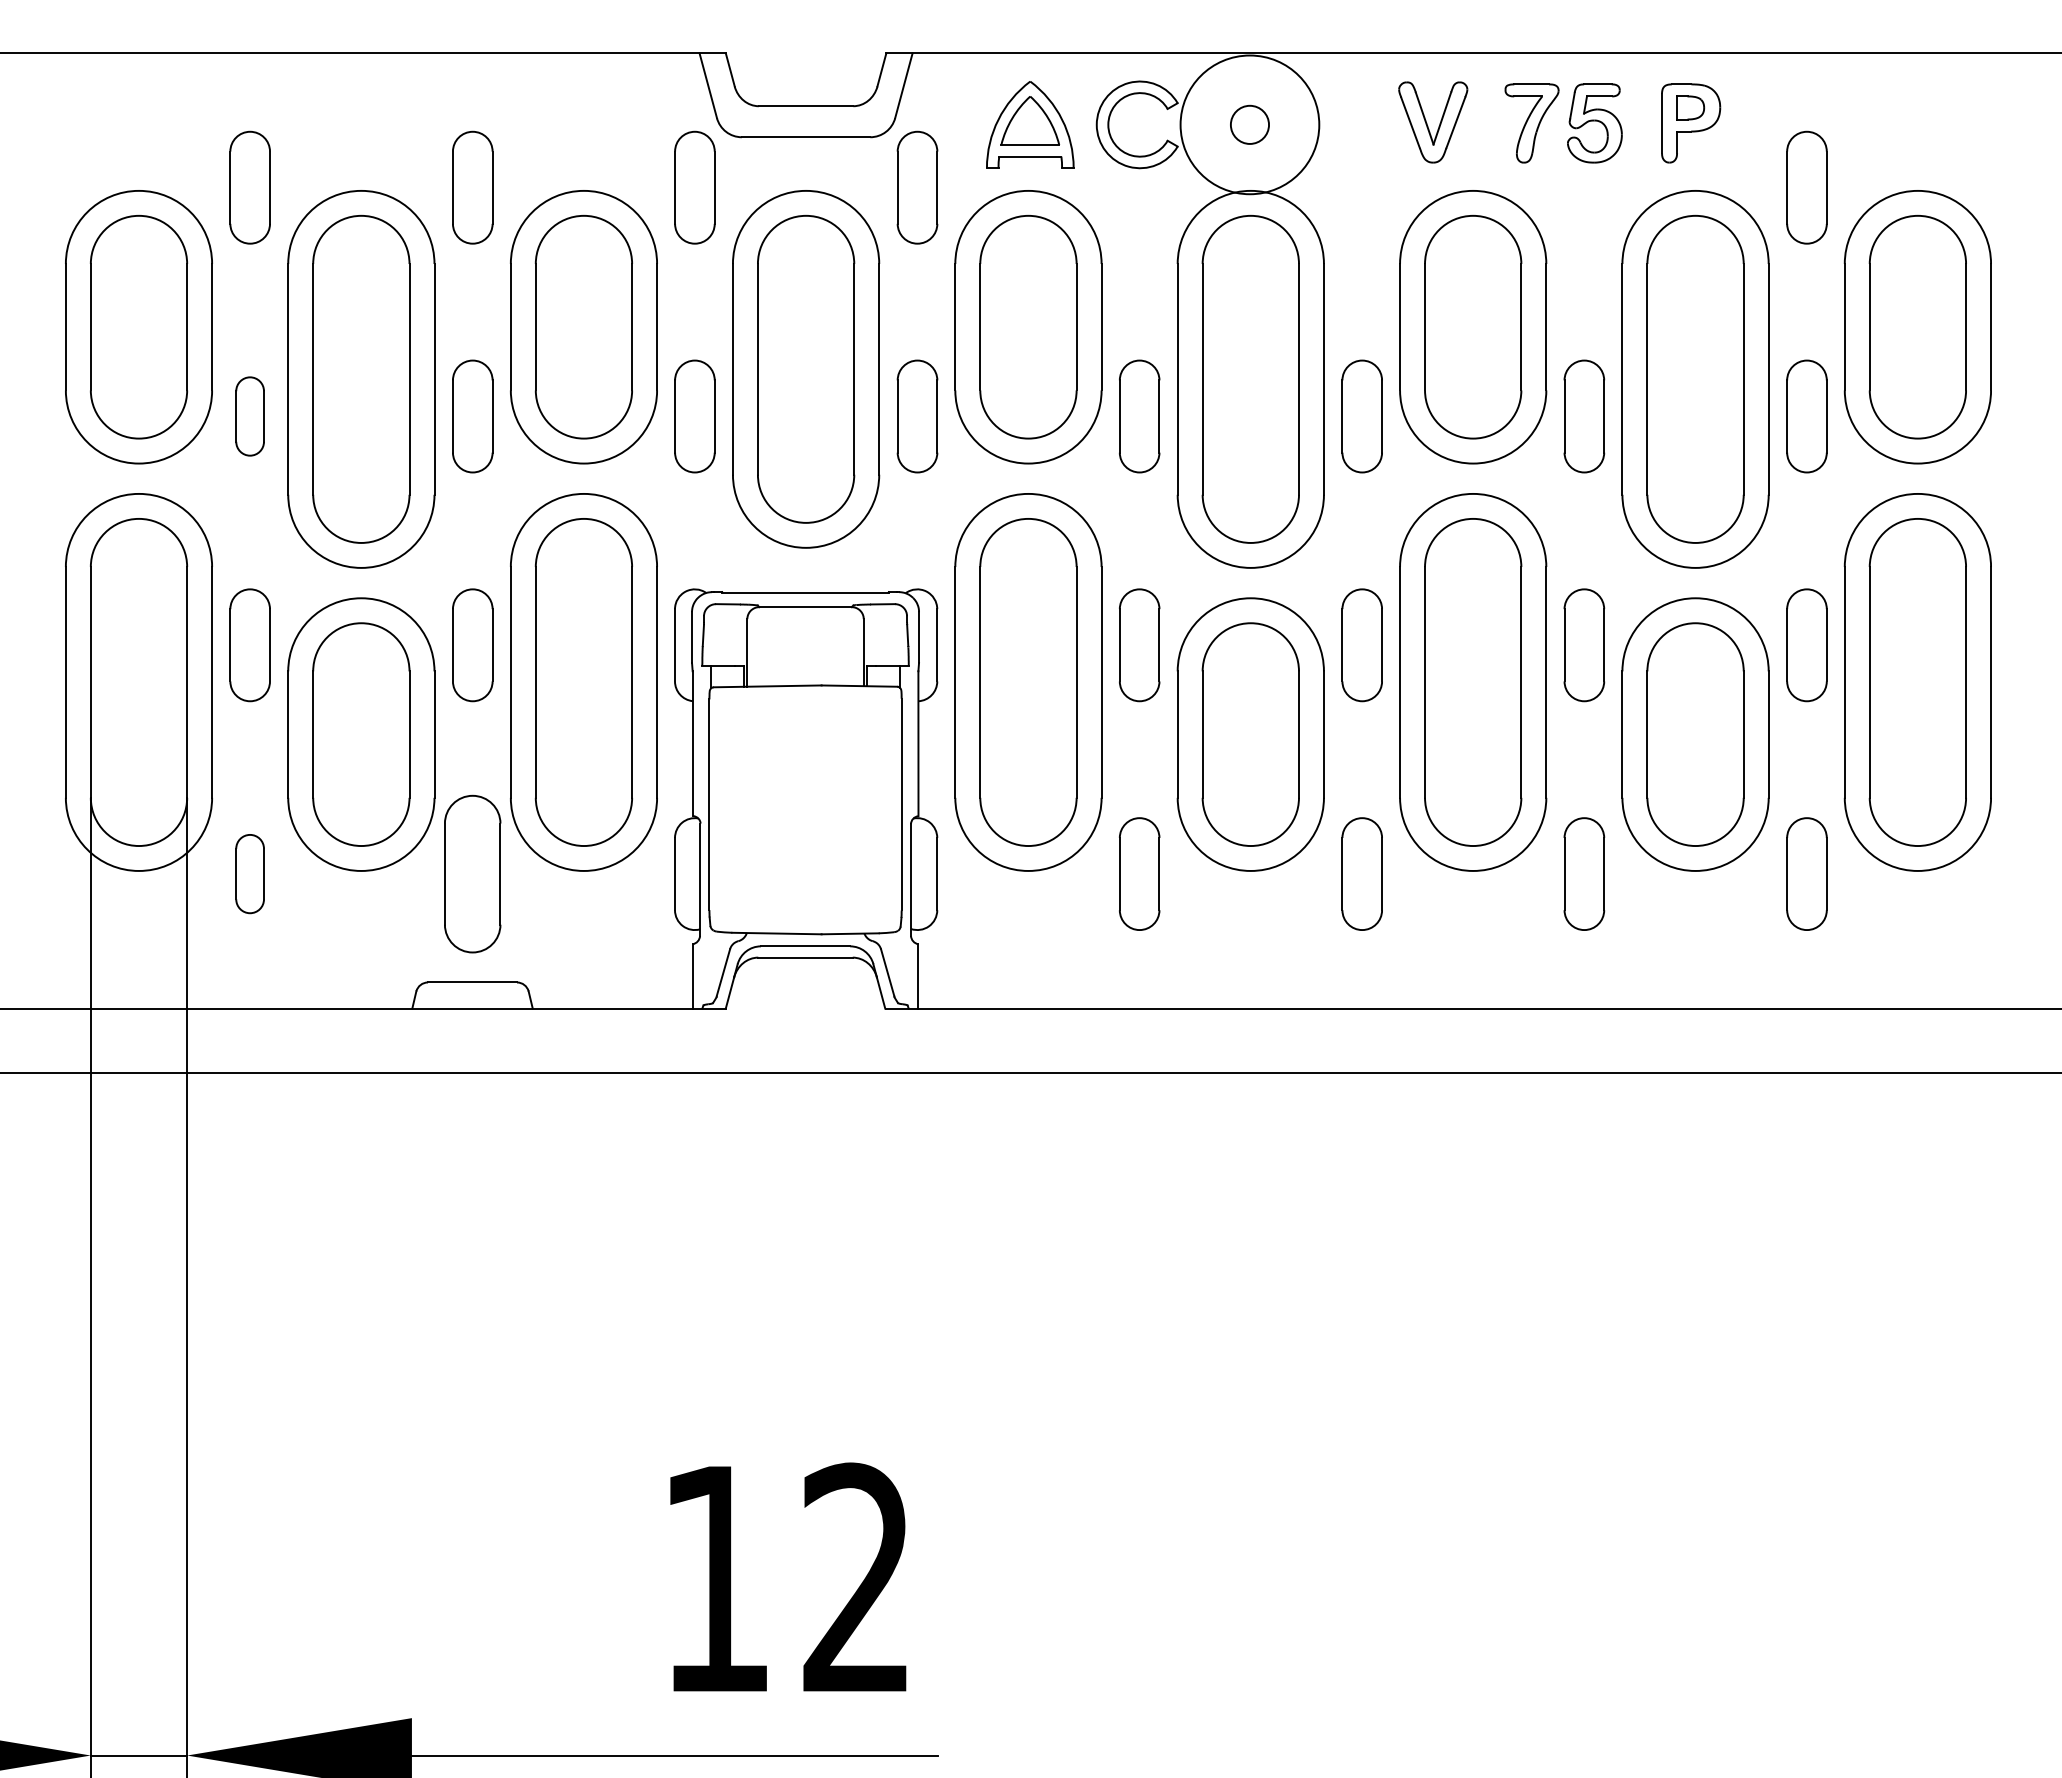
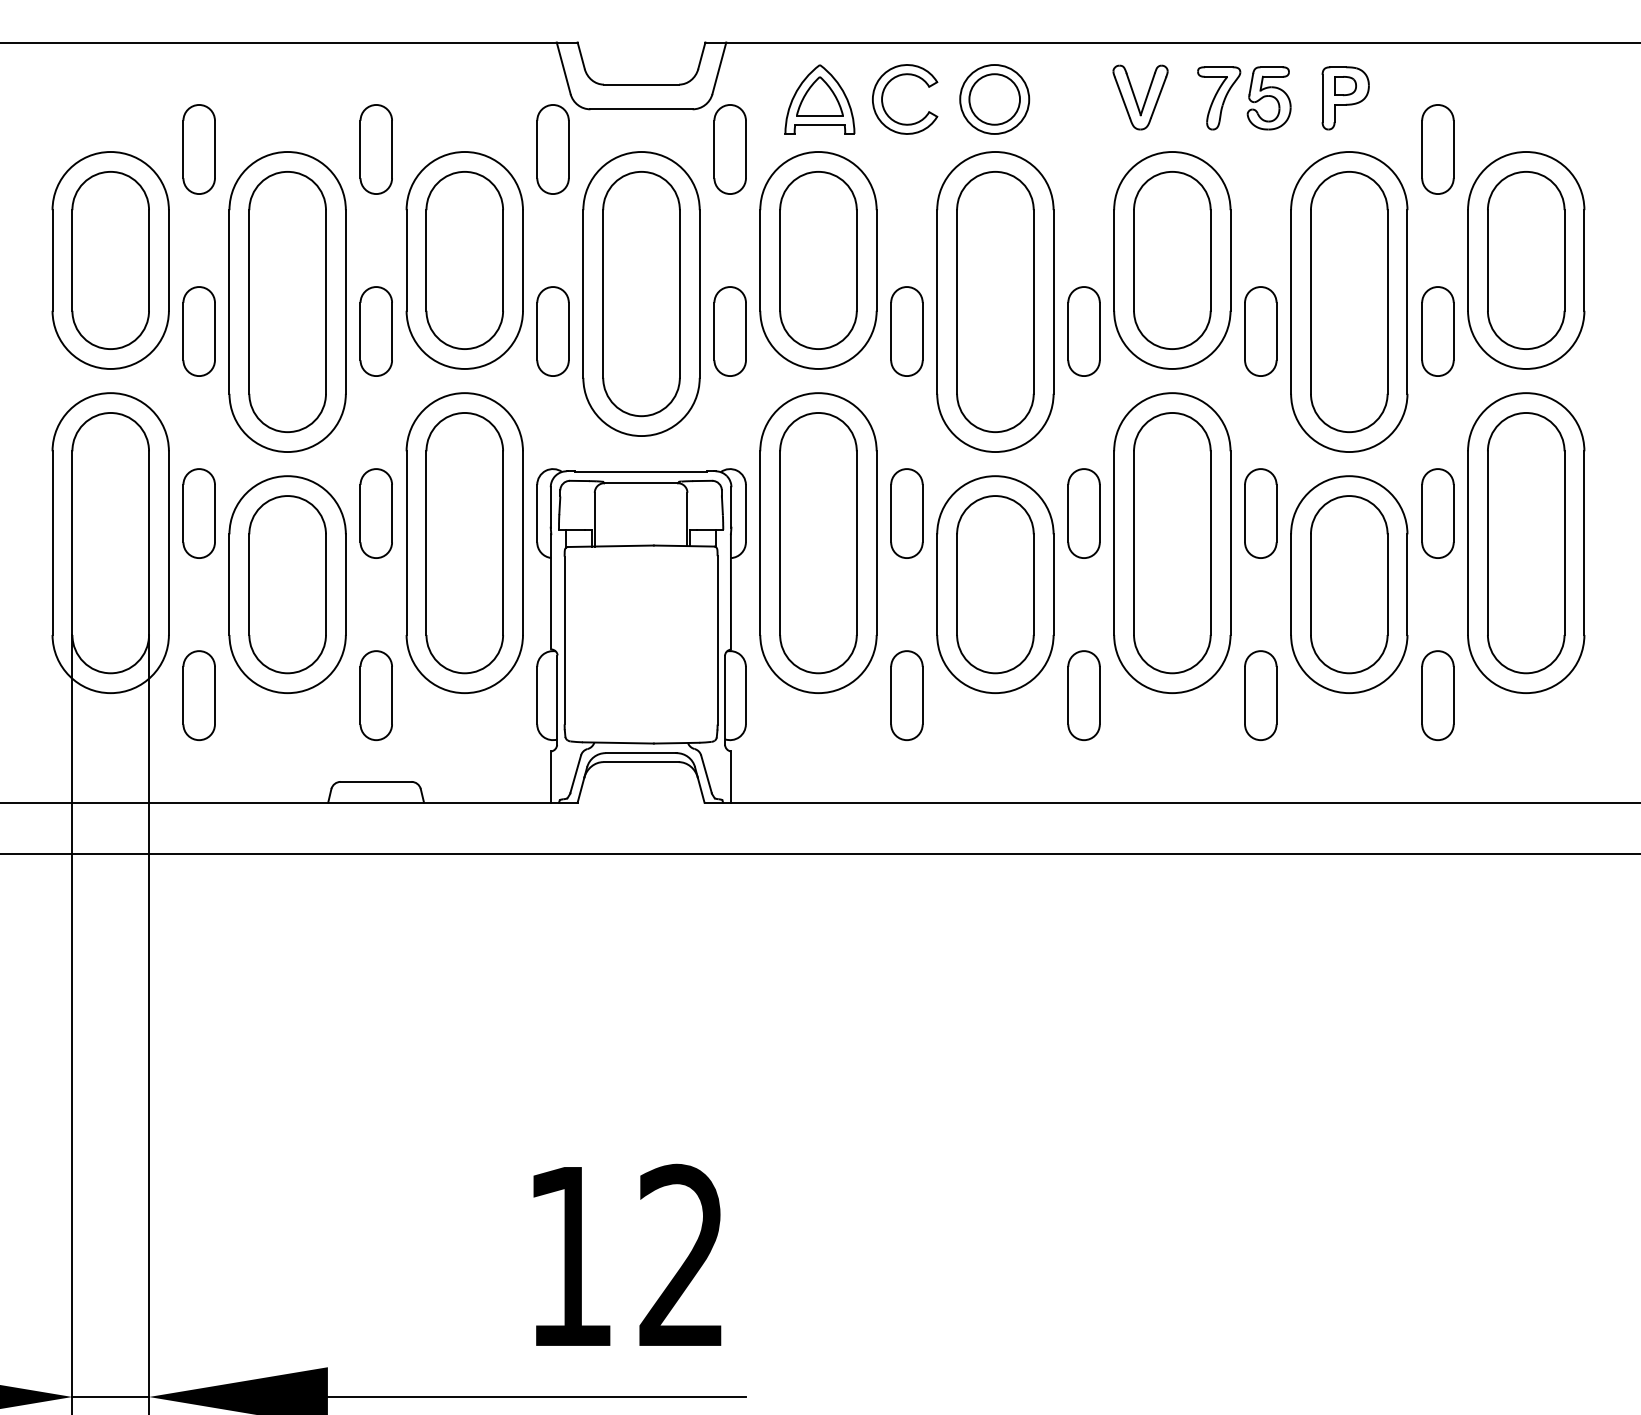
circle: (1249, 124) -> (994, 99), size x0.62
circle: (1249, 124) -> (994, 99), size x1.67
part: (249, 416) -> (198, 331), size x1.43
part: (249, 873) -> (198, 695), size x1.43
part: (472, 873) -> (376, 695), size x0.71

